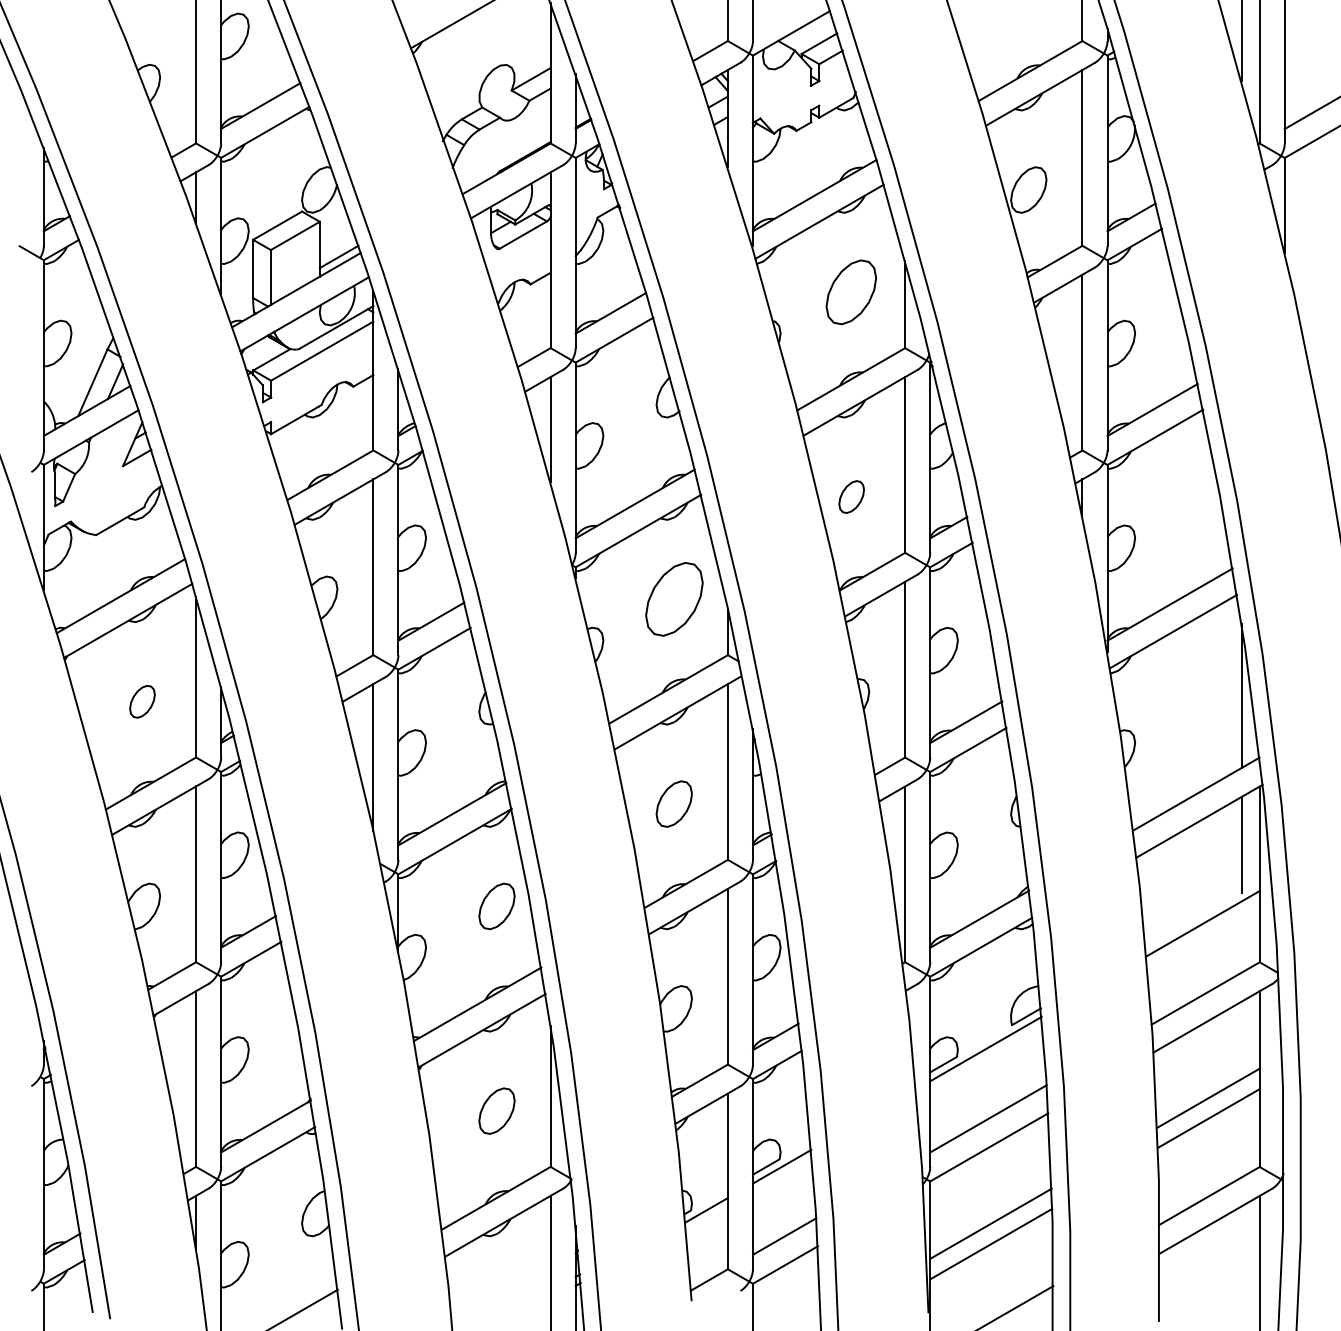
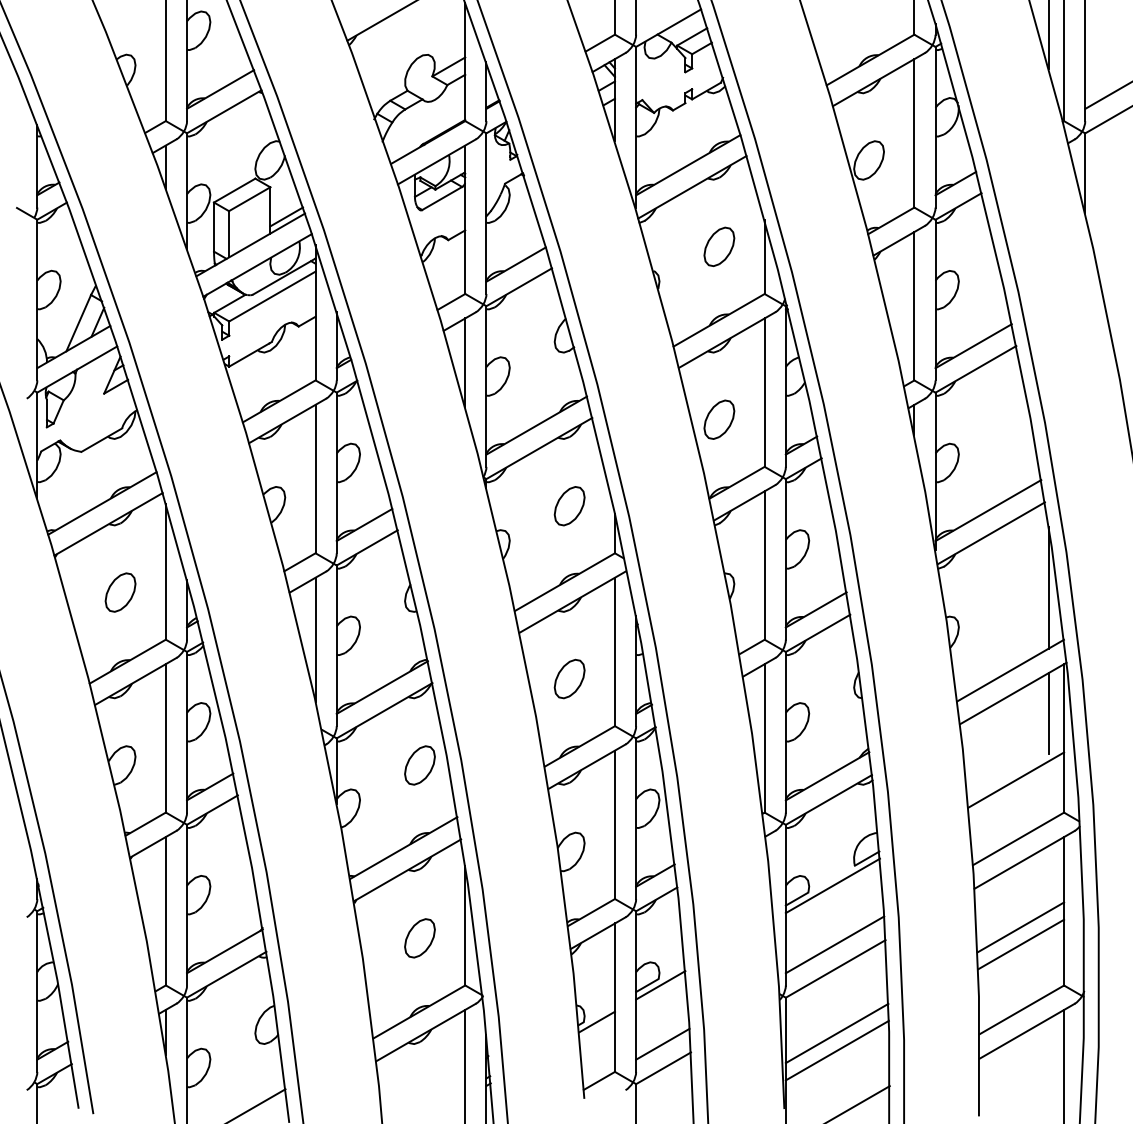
part: (851, 292) -> (719, 247), size x0.71
part: (851, 496) -> (719, 419), size x1.43
part: (673, 599) -> (569, 506), size x0.62
part: (142, 701) -> (120, 592), size x1.43

